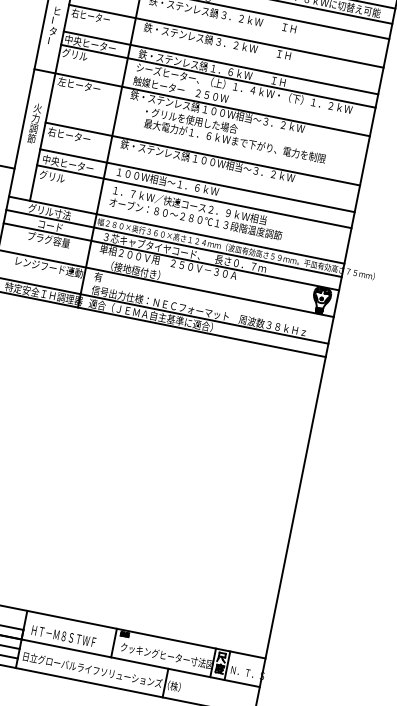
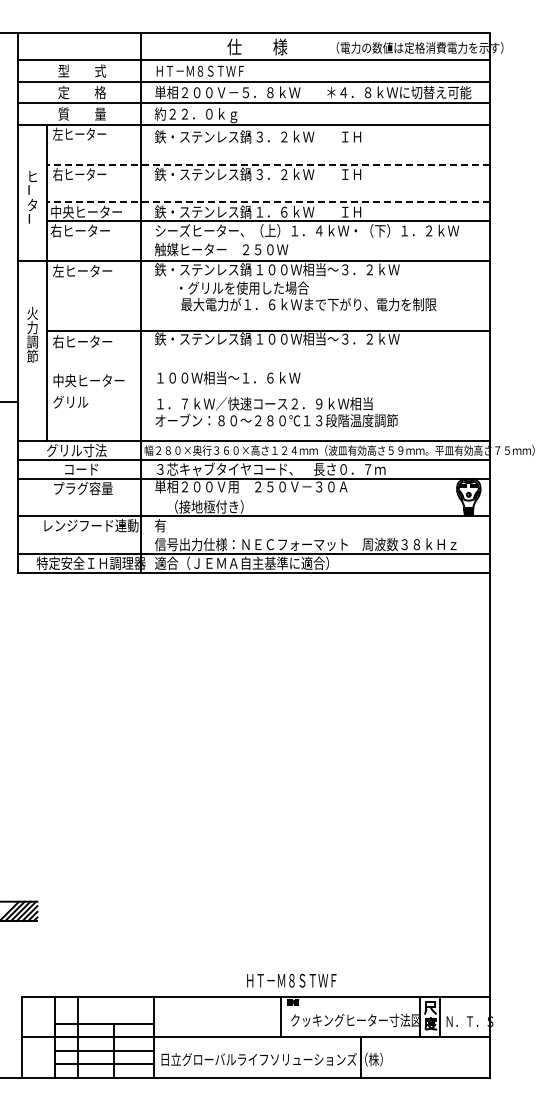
line: (226, 36) -> (268, 164), solid -> dashed
text: (82, 56) -> (79, 230), グリル -> 右ヒーター
line: (221, 62) -> (268, 202), solid -> dashed
line: (197, 180) -> (268, 368), removed
line: (194, 196) -> (268, 390), removed
text: (63, 636) -> (291, 980), moved

